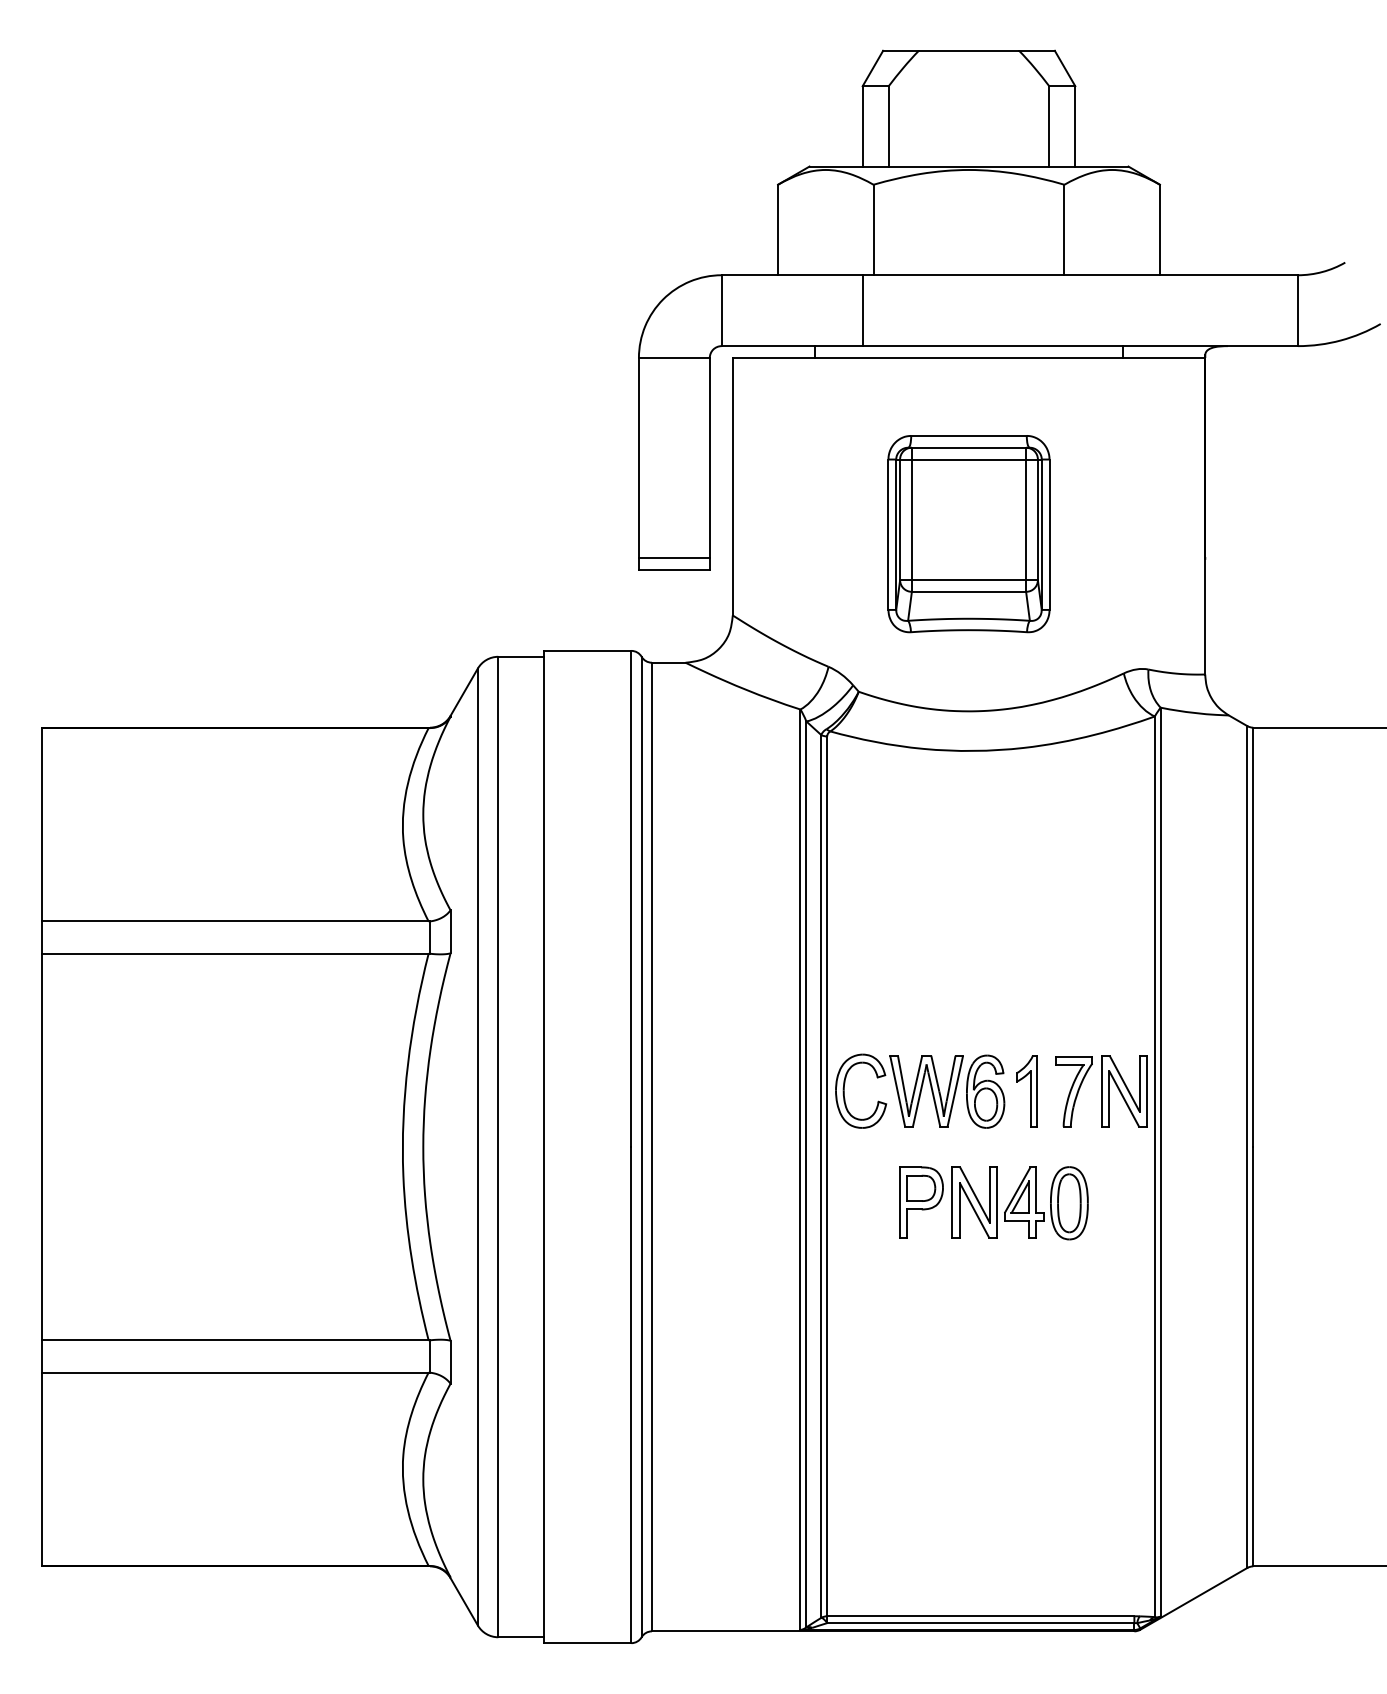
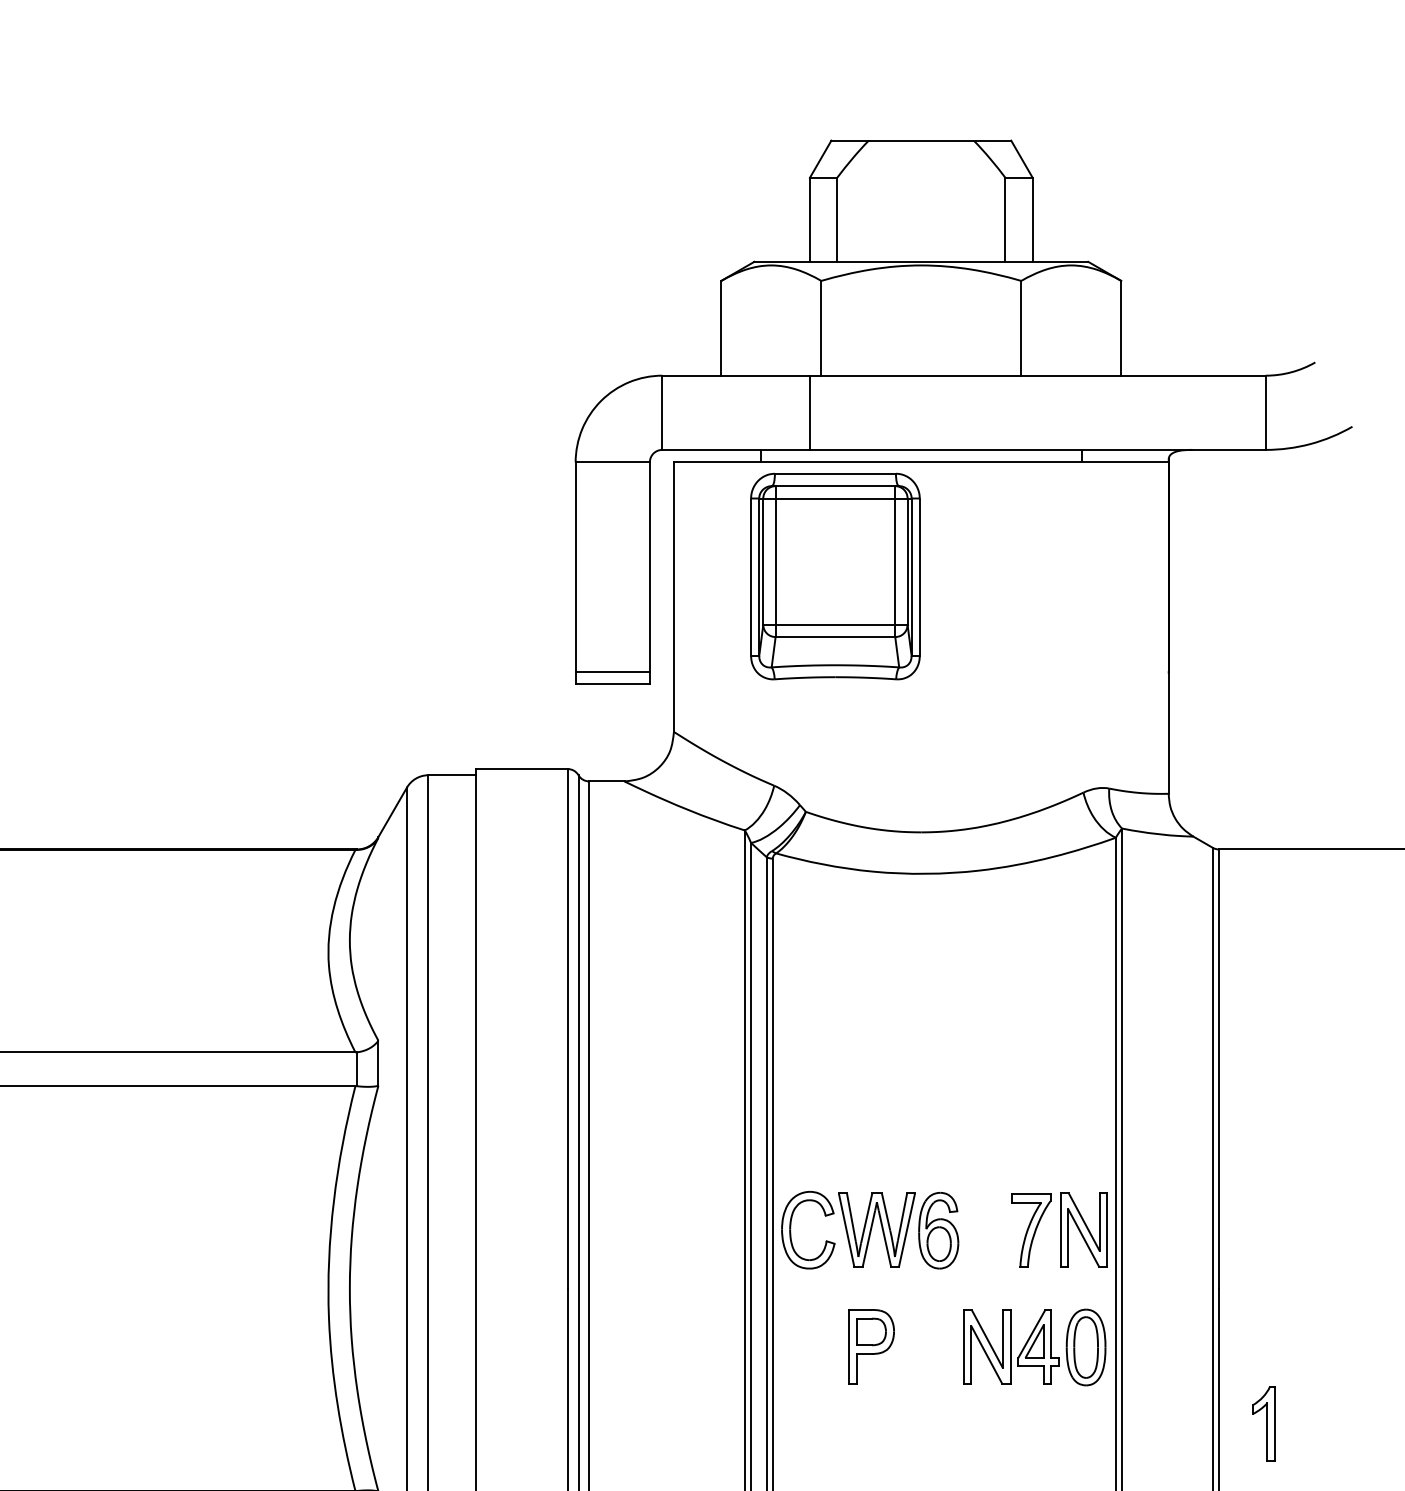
part: (968, 534) -> (834, 577), moved
part: (1026, 1091) -> (1263, 1424), moved
part: (1019, 1203) -> (1033, 1347), moved

